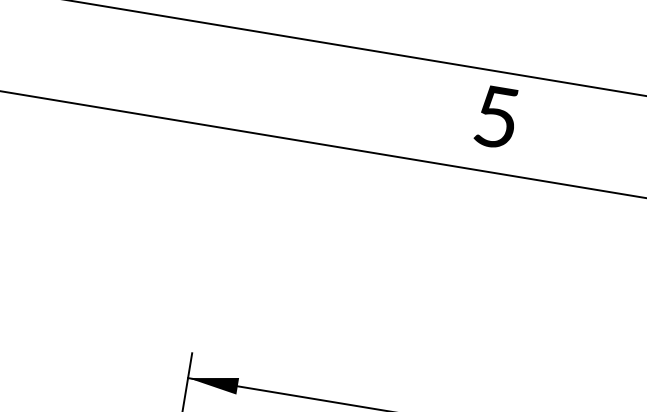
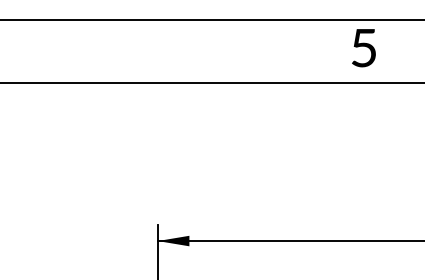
text: (495, 117) -> (363, 48), moved

